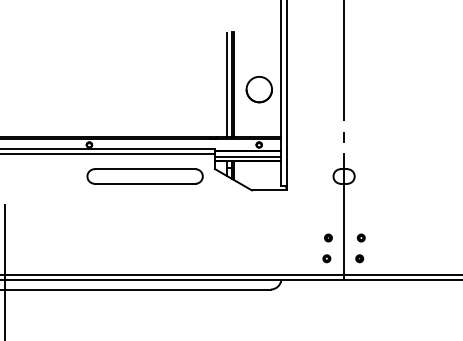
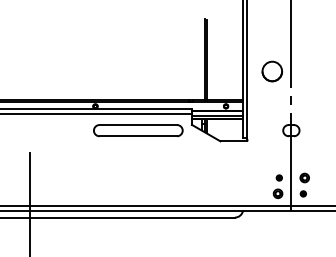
line: (227, 84) -> (201, 59), removed
circle: (258, 89) -> (271, 71), moved
part: (360, 237) -> (303, 177), size x1.6
part: (326, 258) -> (277, 193), size x1.6

